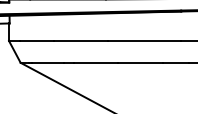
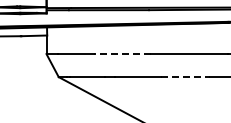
line: (80, 41) -> (122, 54), solid -> dashed
line: (140, 63) -> (185, 77), solid -> dashed

